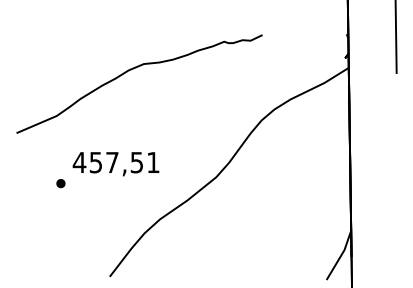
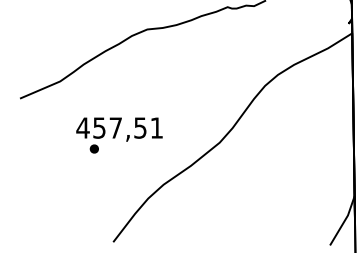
part: (60, 183) -> (93, 148), moved

